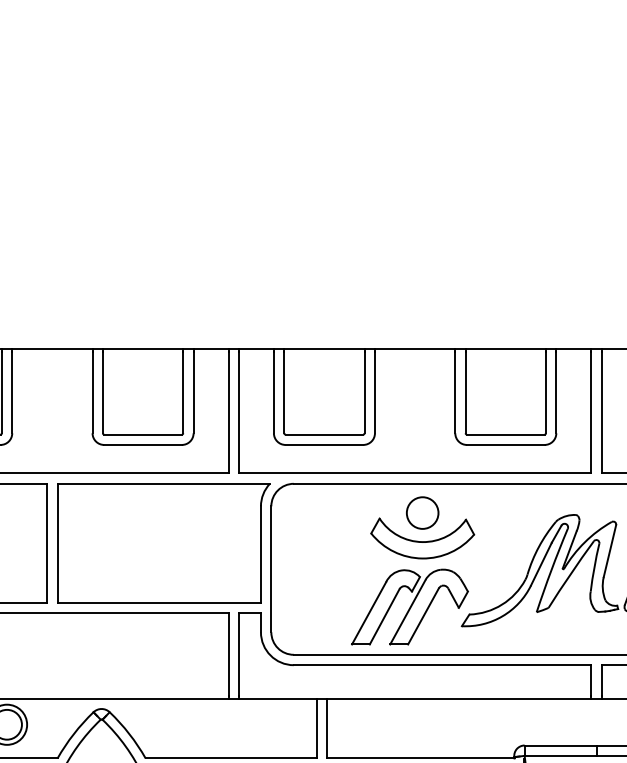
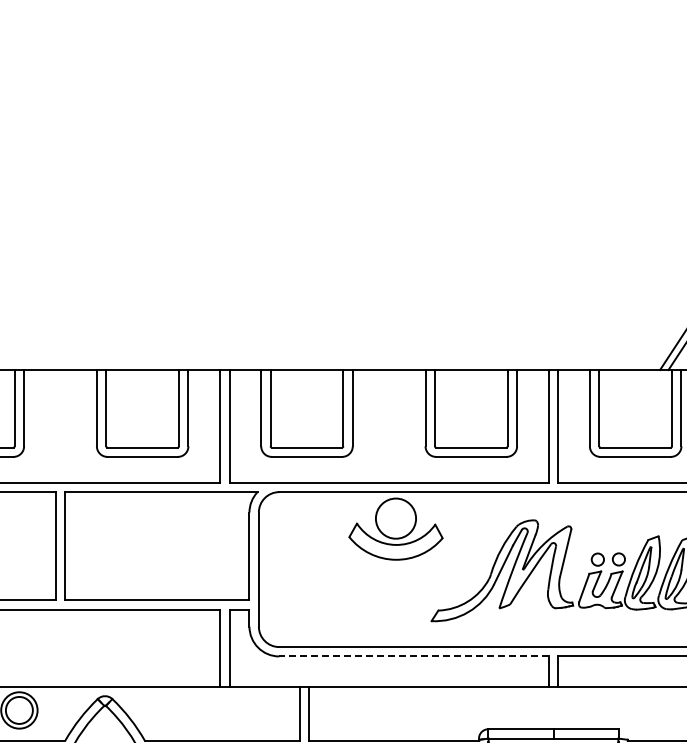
circle: (422, 512) -> (395, 518), size x1.4
part: (409, 606) -> (384, 603), removed
line: (443, 665) -> (414, 656), solid -> dashed

